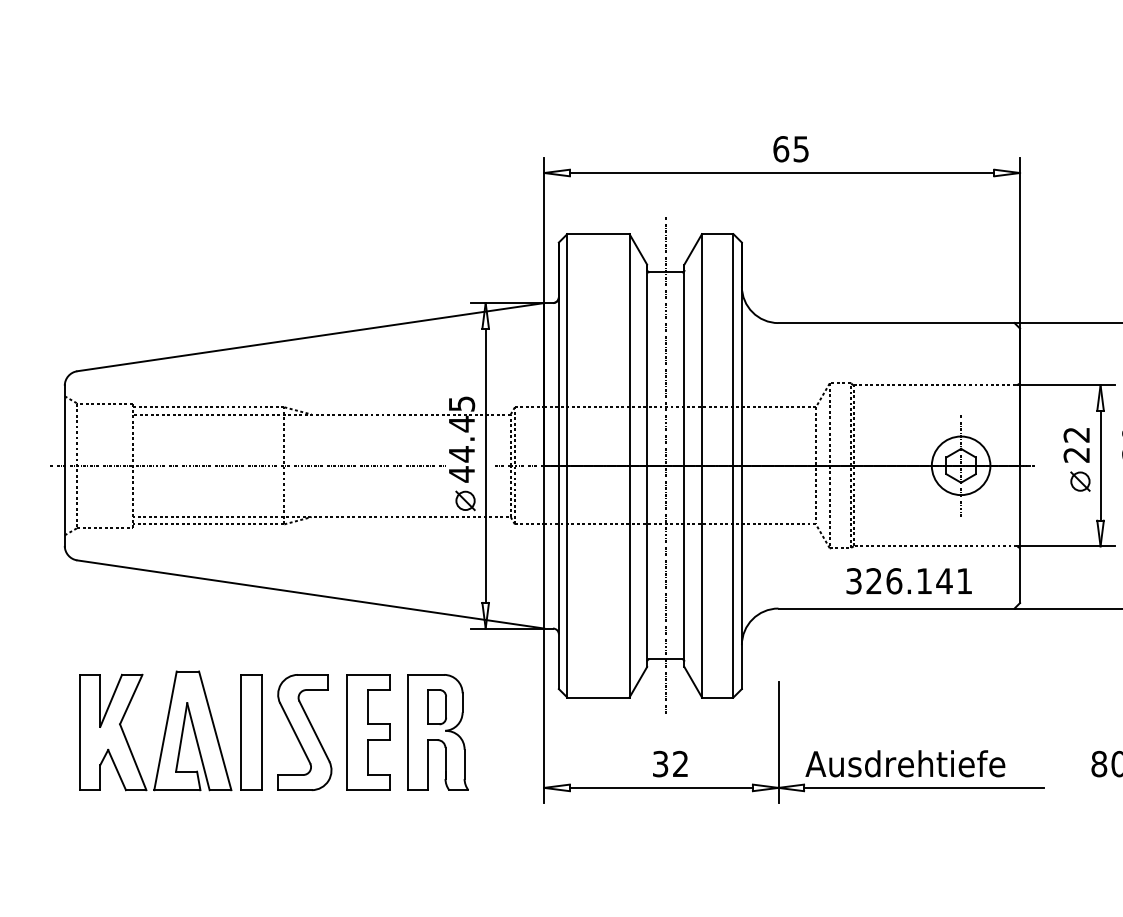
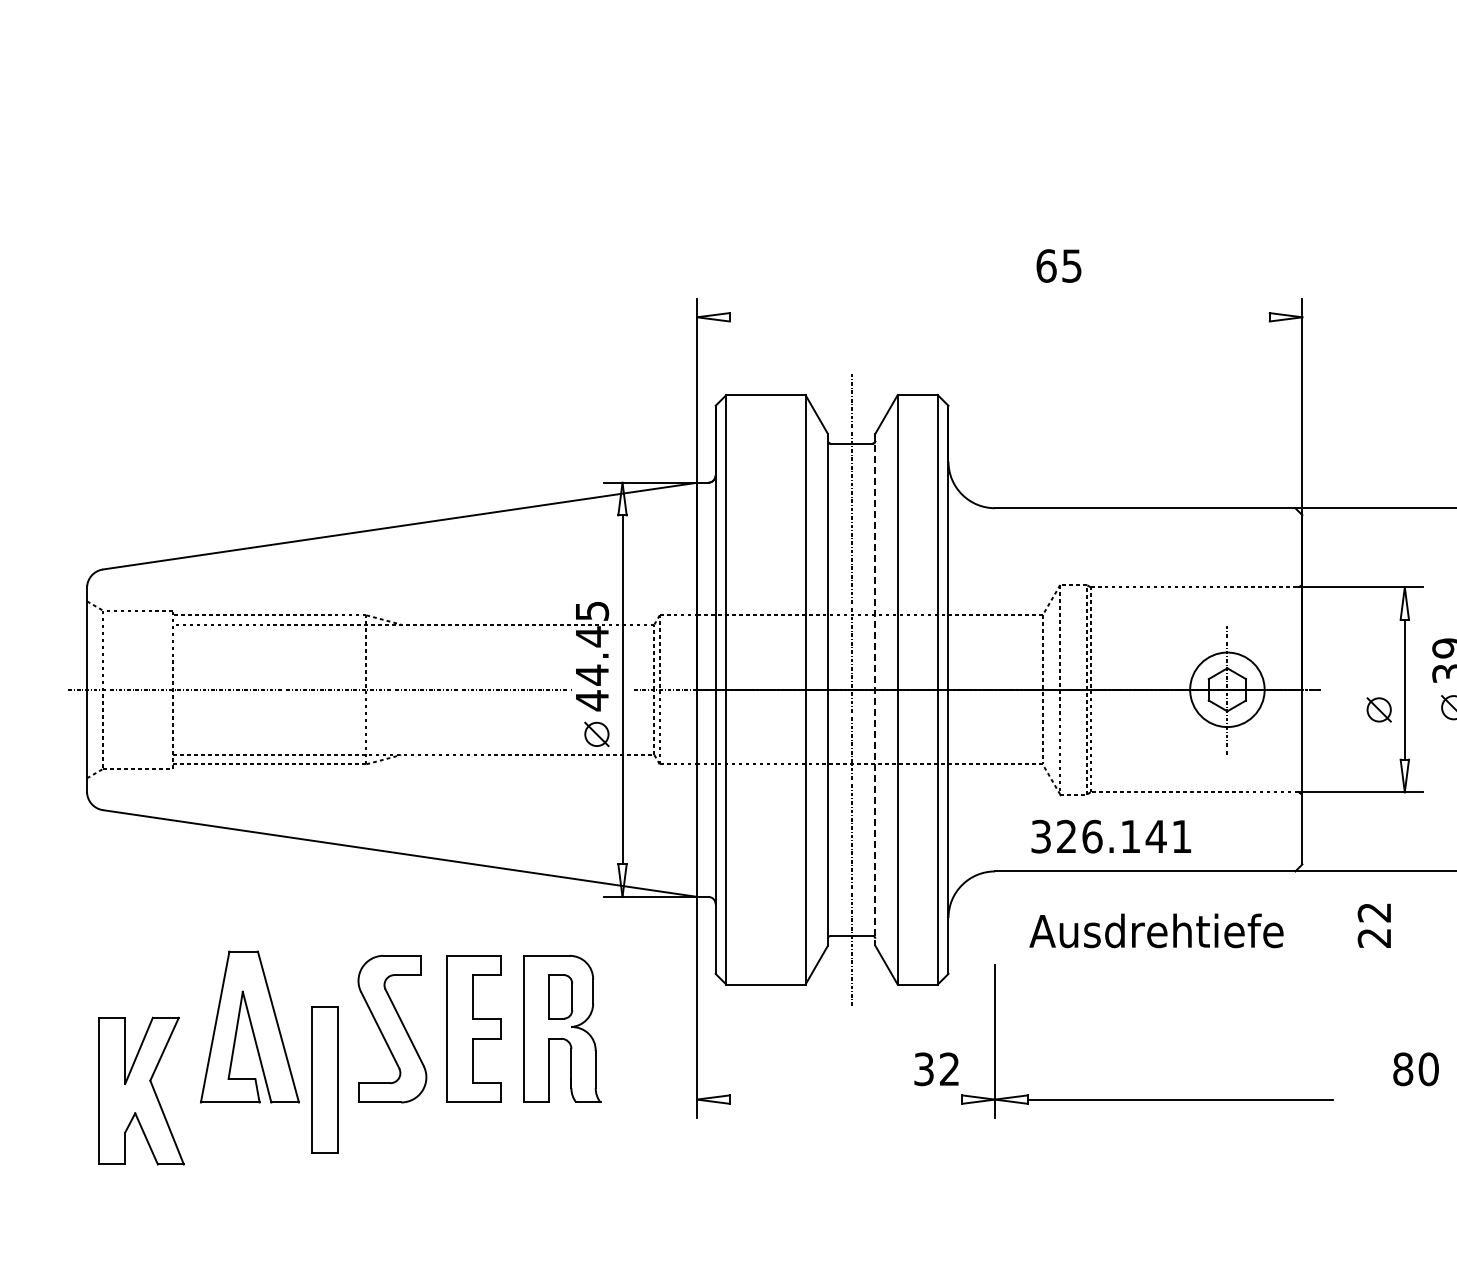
text: (790, 148) -> (1058, 265), moved
line: (781, 173) -> (999, 317), removed
text: (1075, 445) -> (1373, 925), moved
line: (684, 466) -> (875, 690), solid -> dashed
text: (908, 581) -> (1110, 836), moved
part: (113, 732) -> (141, 1090), moved
part: (251, 732) -> (324, 1079), moved
text: (905, 763) -> (1156, 930), moved
text: (670, 764) -> (936, 1069), moved
line: (660, 787) -> (845, 1099), removed

